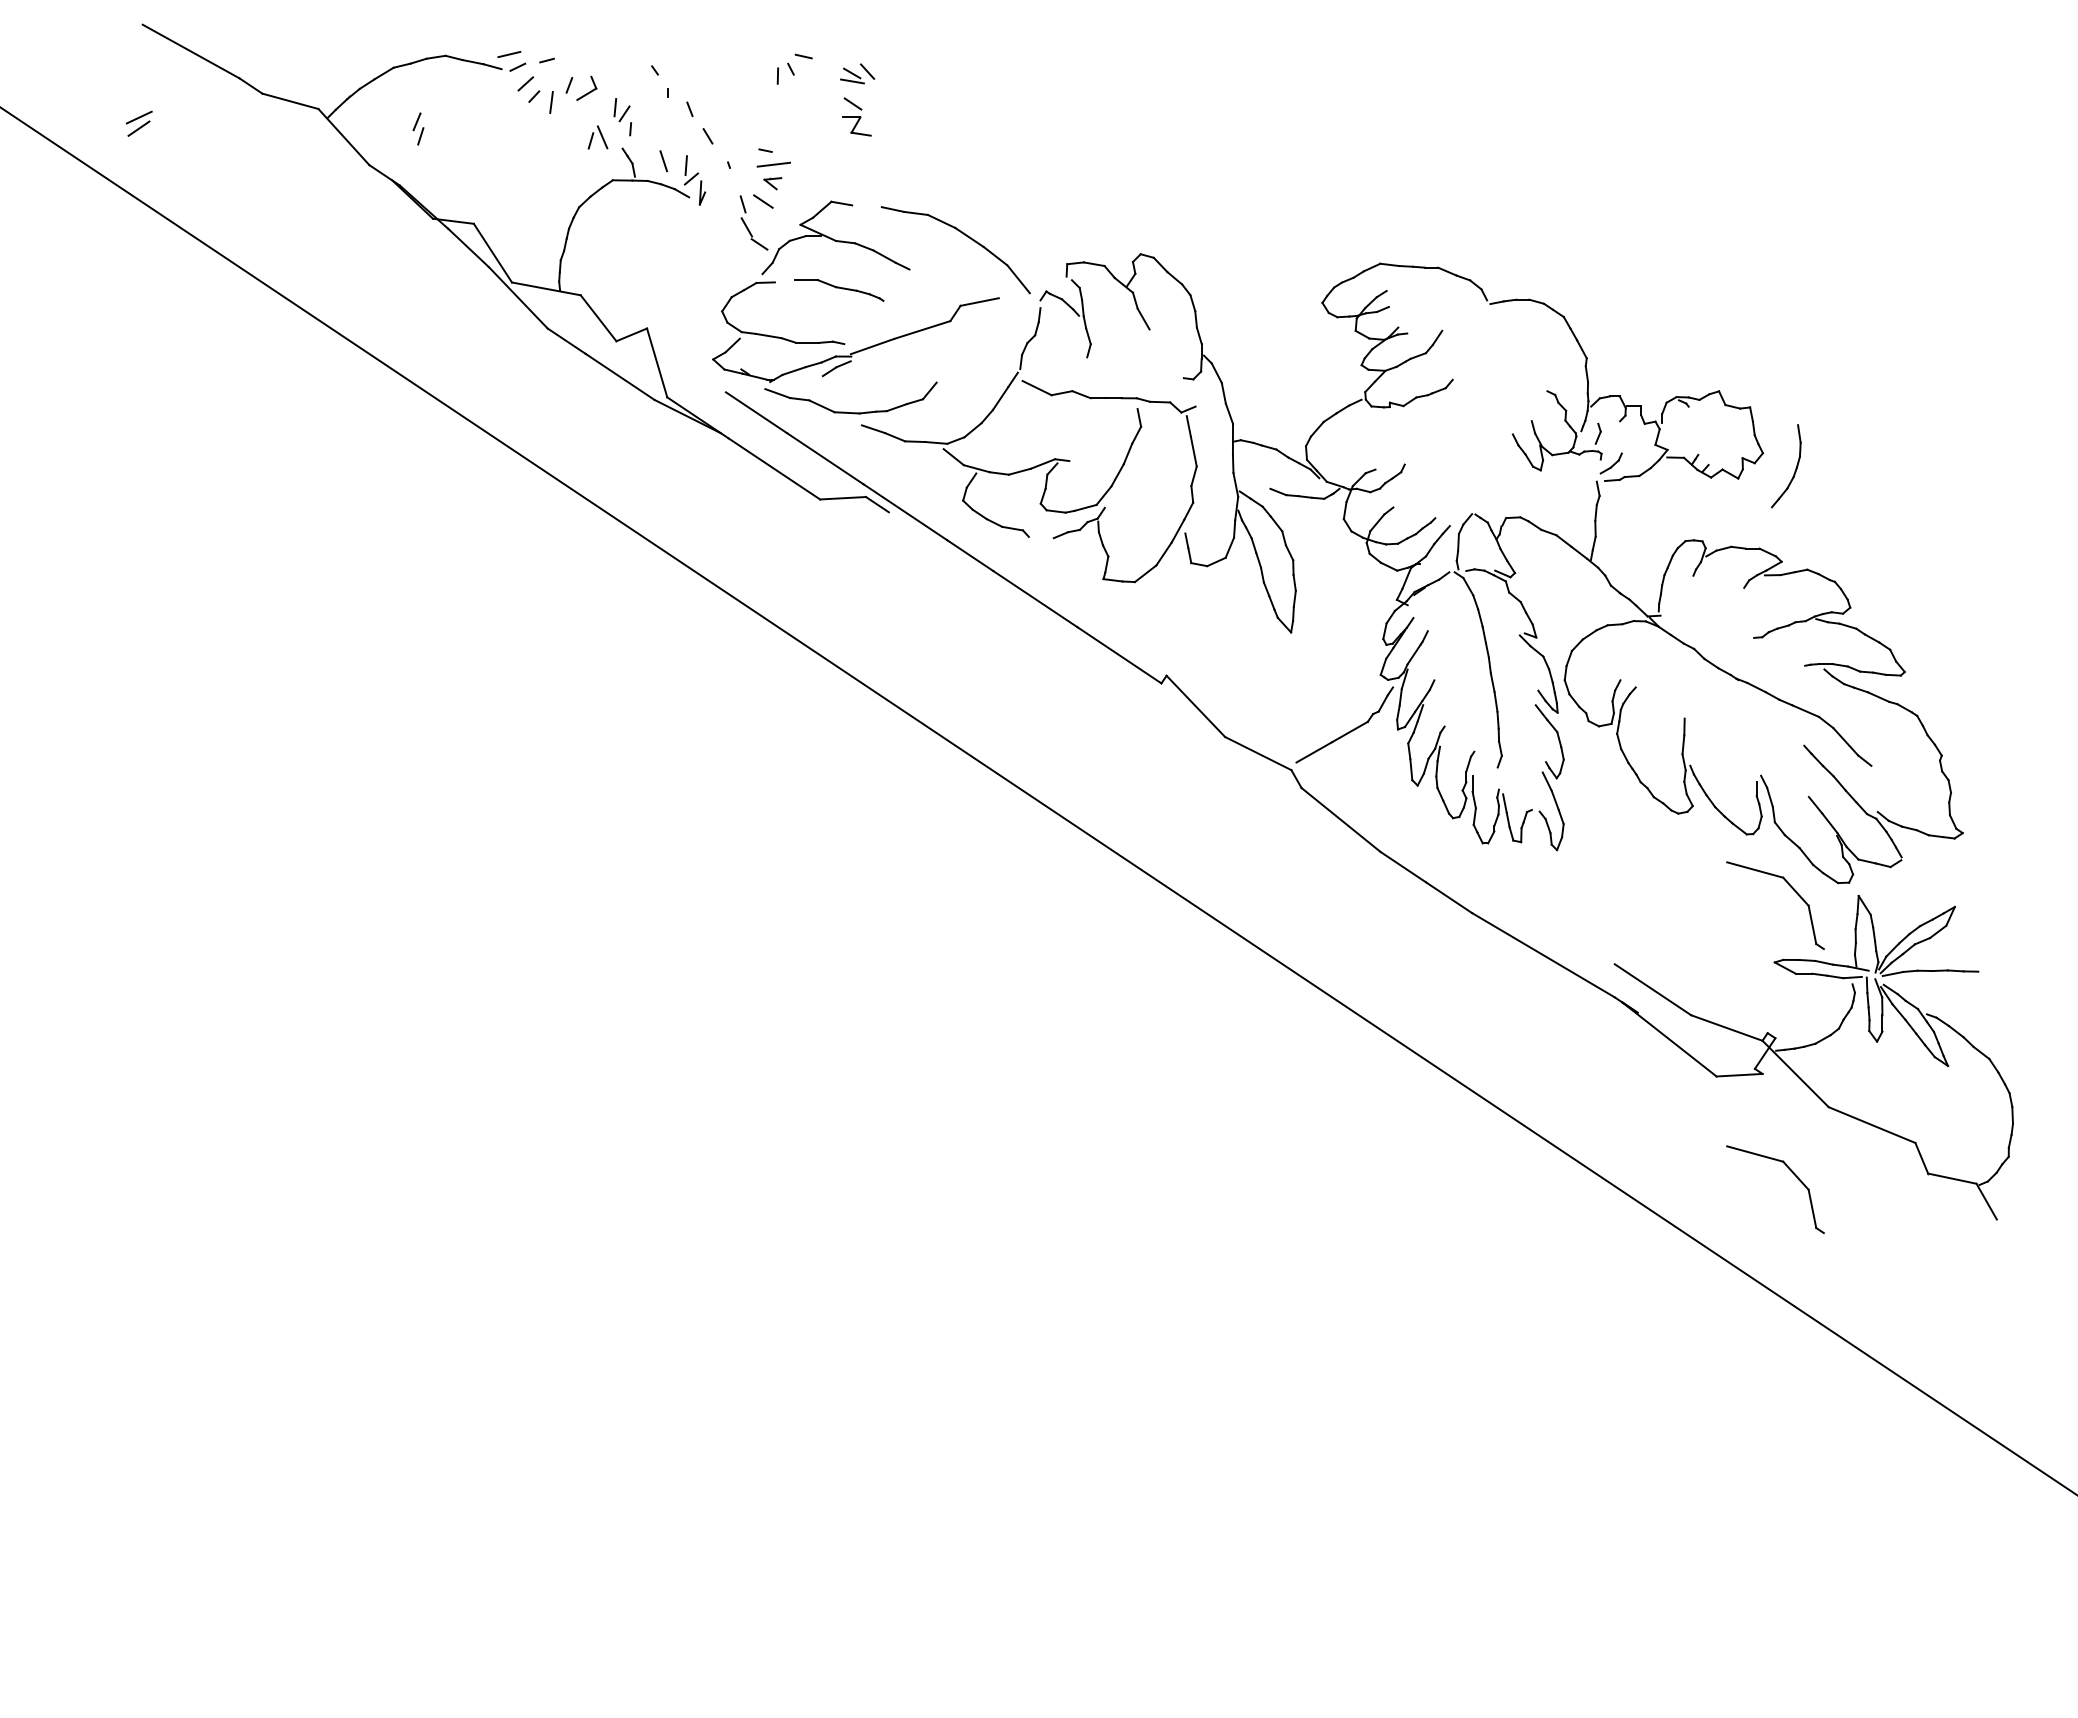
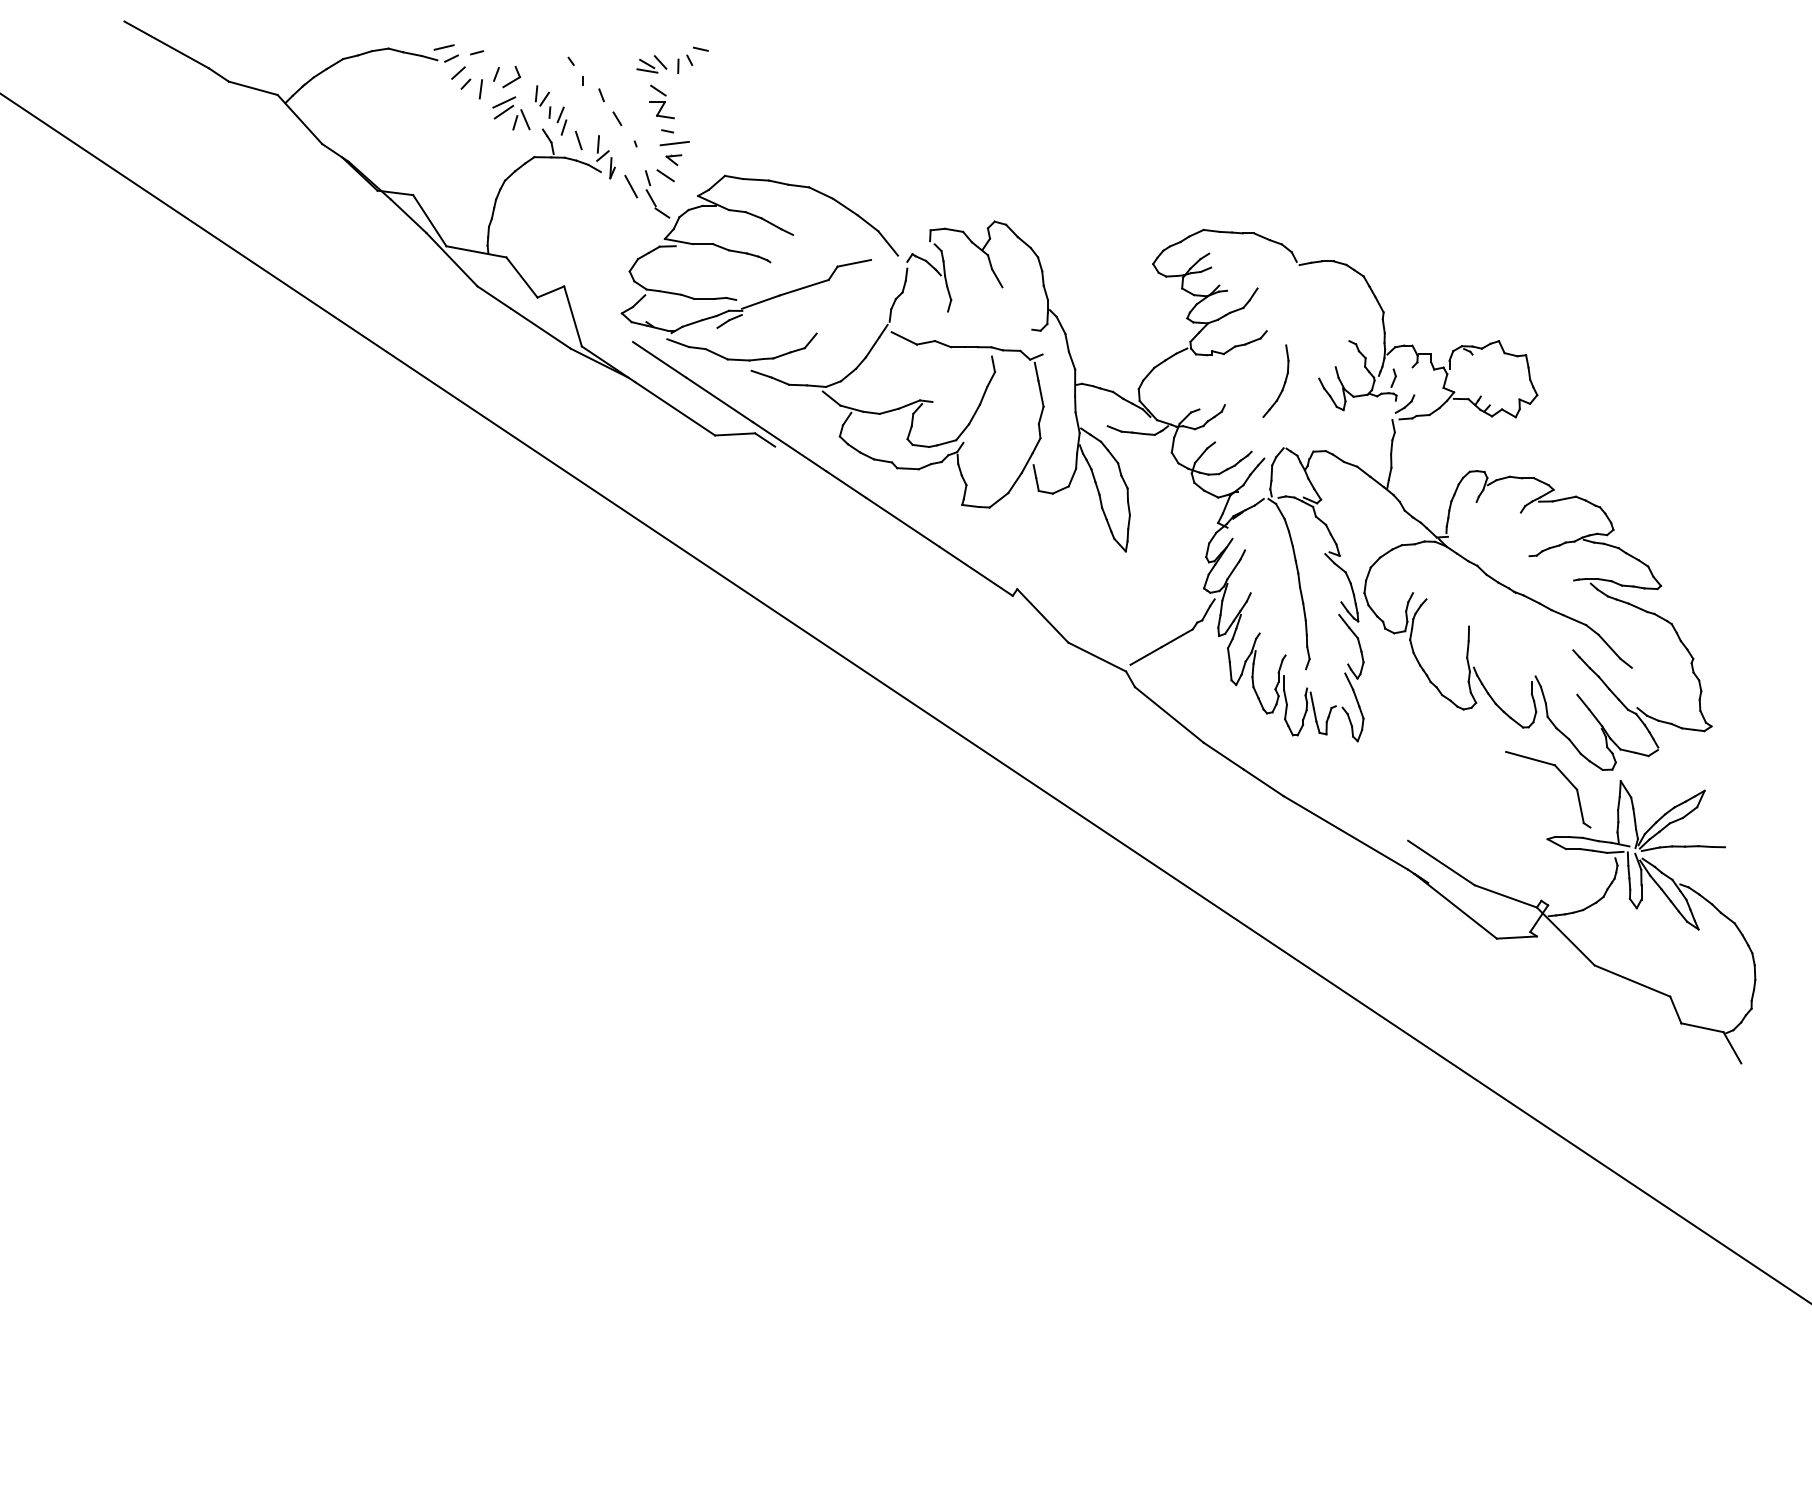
part: (857, 73) -> (651, 64), moved
part: (856, 116) -> (661, 101), moved
part: (138, 123) -> (503, 107), moved
part: (418, 128) -> (561, 120), moved
line: (866, 206) -> (755, 180), added
line: (723, 213) -> (630, 186), added
line: (778, 277) -> (678, 241), added
part: (1795, 468) -> (1284, 383), moved
line: (1040, 537) -> (907, 468), added
part: (1791, 1172) -> (1562, 1022), removed

